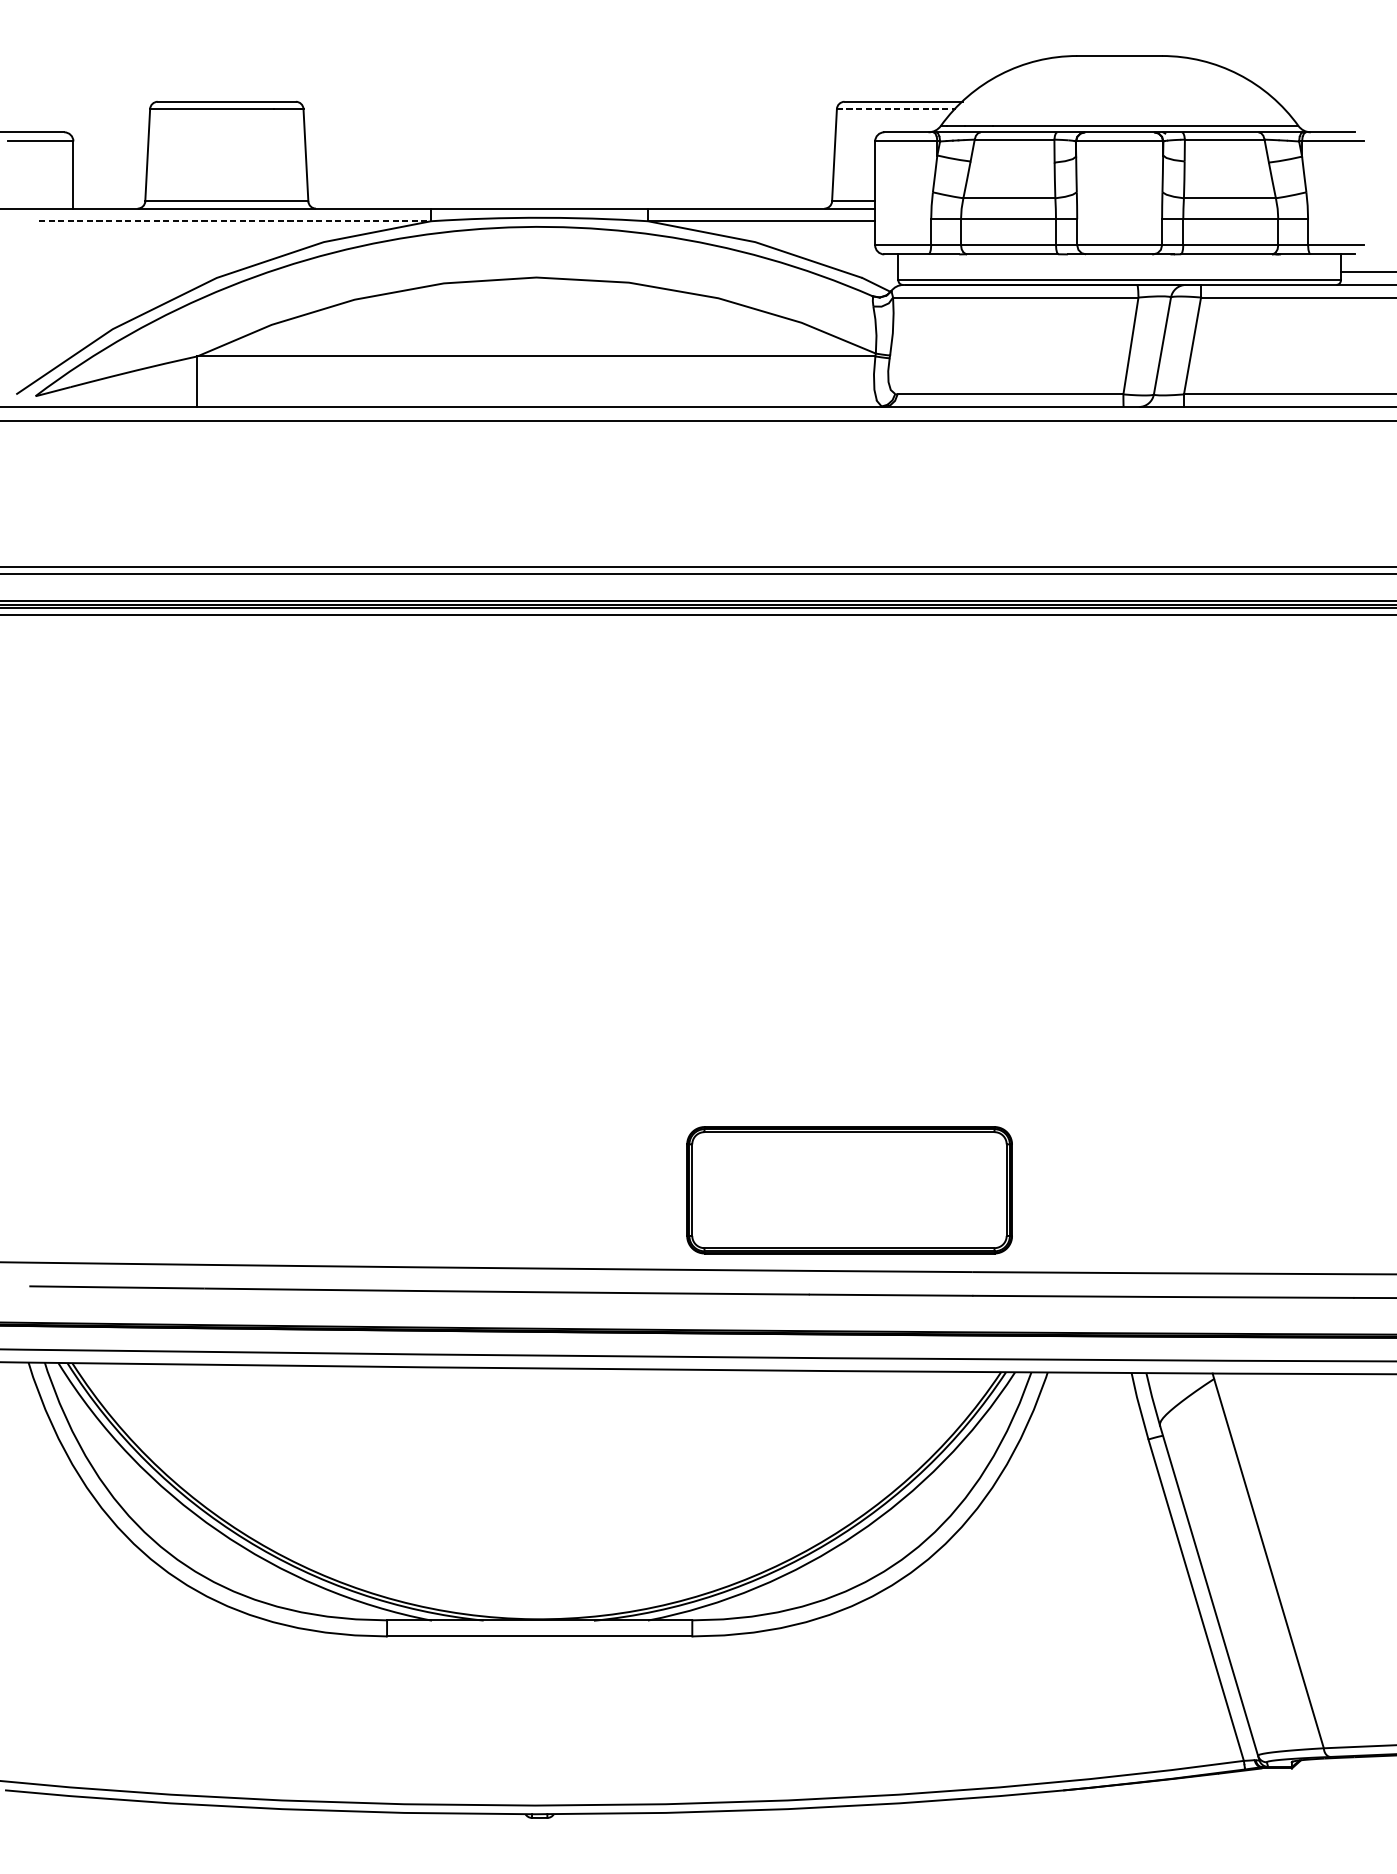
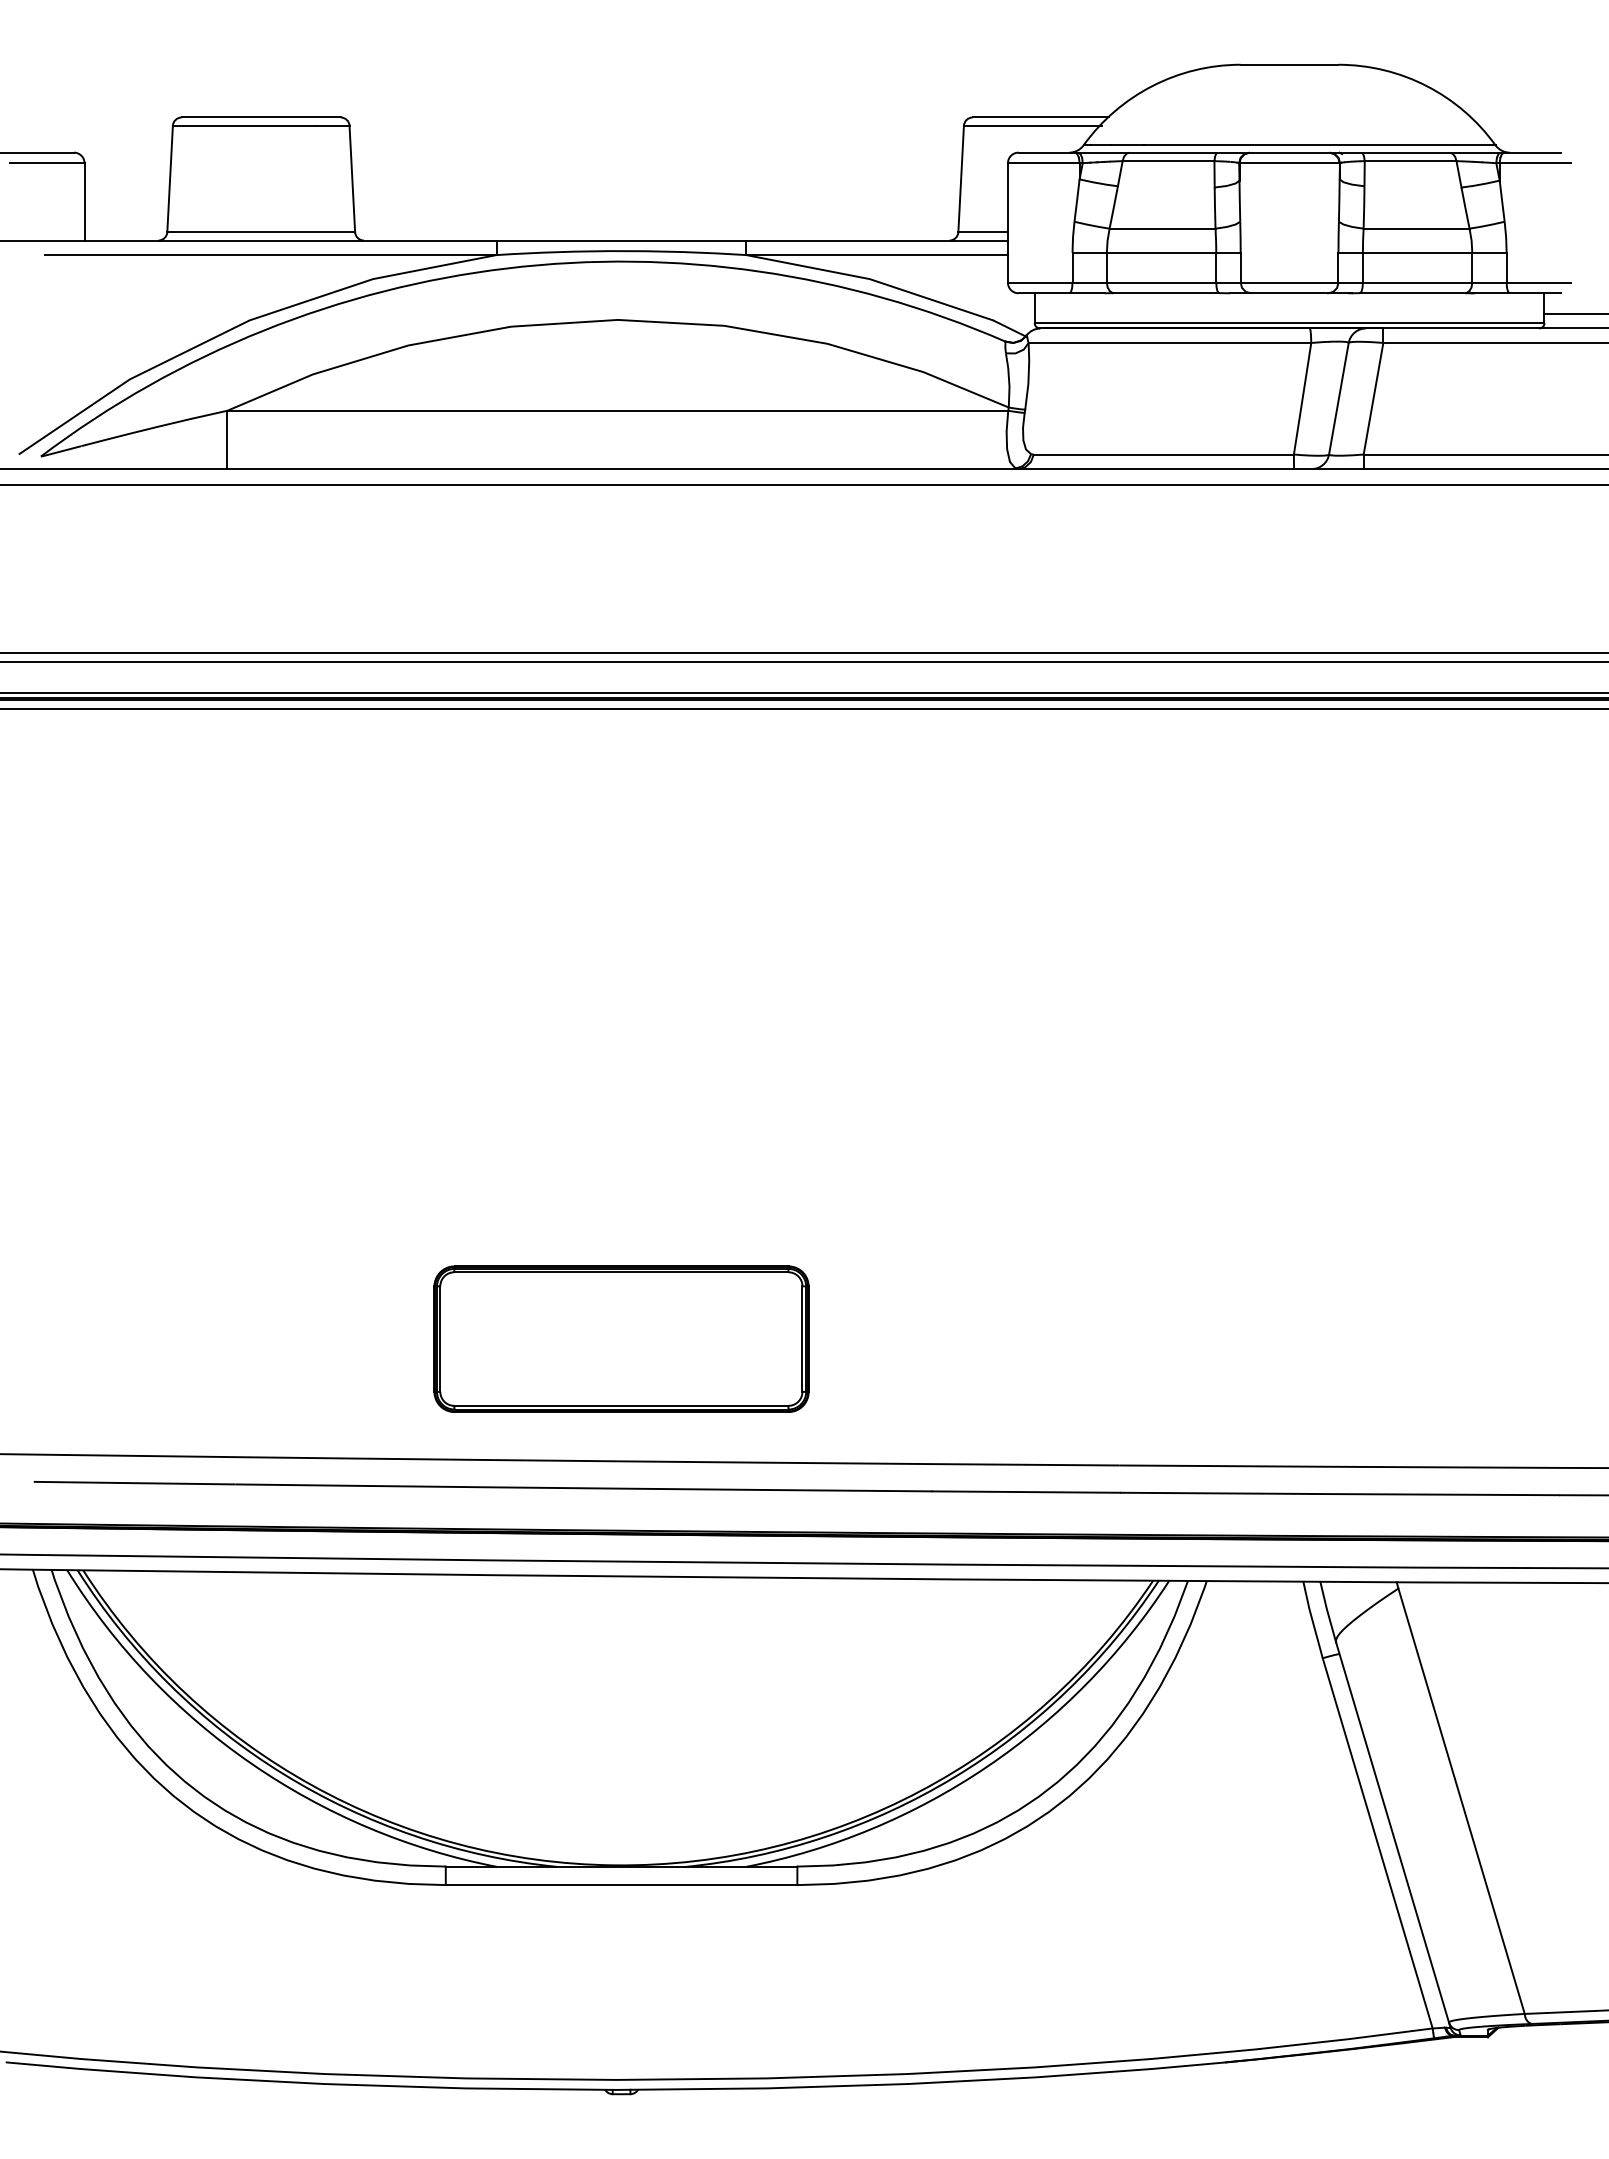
line: (896, 108) -> (1032, 125), dashed -> solid
line: (234, 221) -> (270, 255), dashed -> solid
part: (849, 1189) -> (621, 1338), moved

